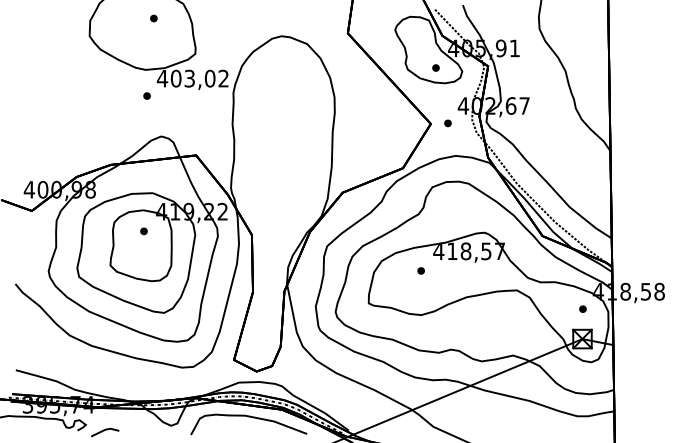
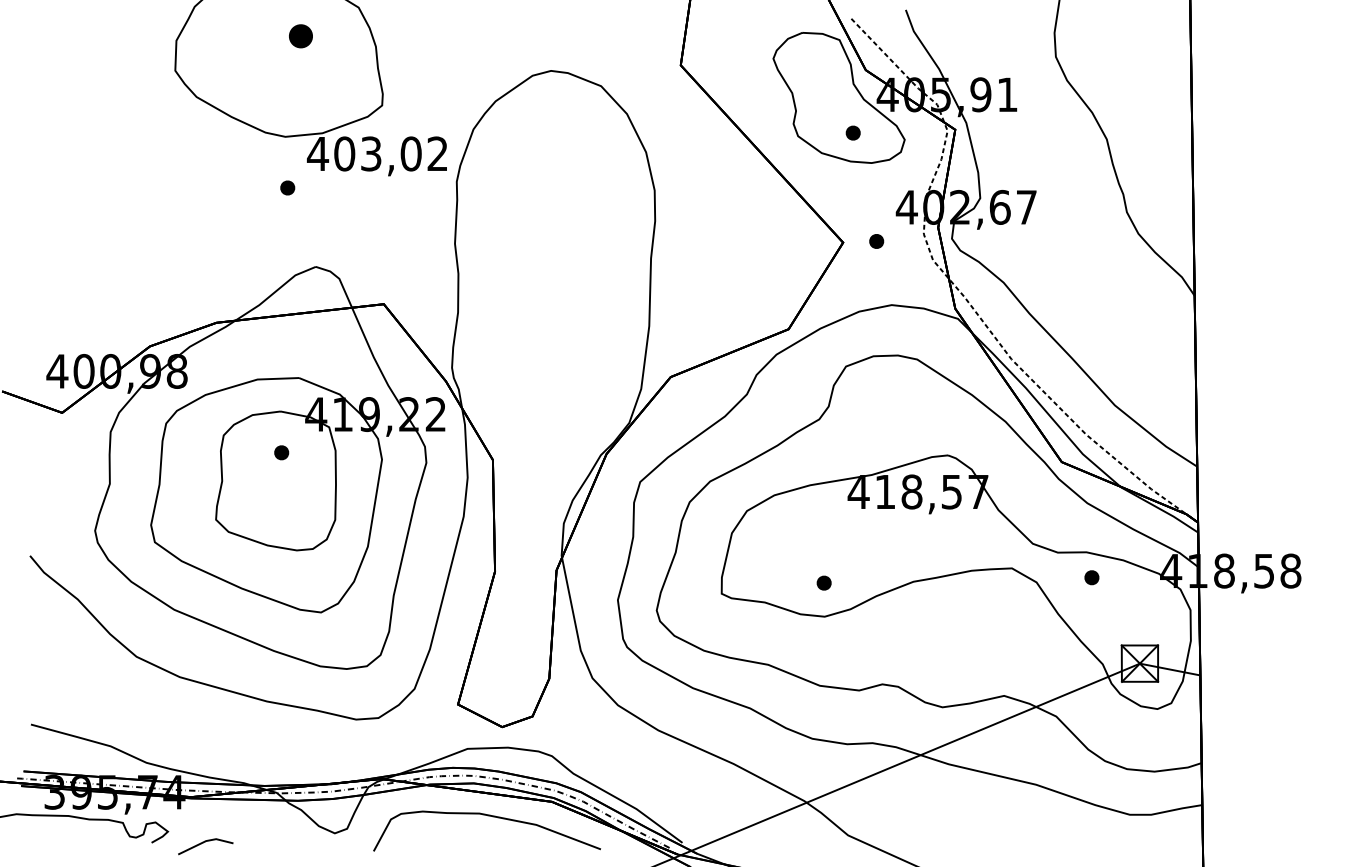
part: (153, 18) -> (300, 36), size x1.6
part: (420, 270) -> (822, 582), moved
part: (582, 308) -> (1091, 576), moved

